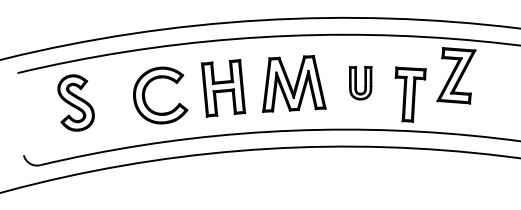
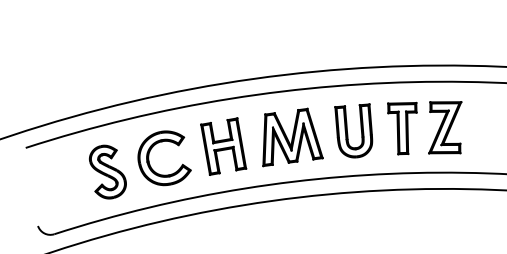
part: (456, 75) -> (445, 127), moved
part: (359, 82) -> (353, 130), size x1.67
part: (409, 94) -> (402, 128), moved
part: (75, 102) -> (107, 171), moved

